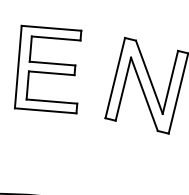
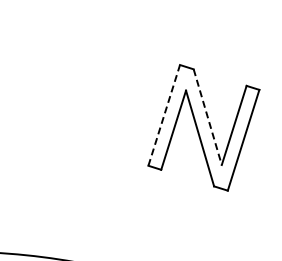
part: (47, 70) -> (78, 99), removed
line: (149, 77) -> (207, 117), solid -> dashed
line: (115, 78) -> (164, 115), solid -> dashed

